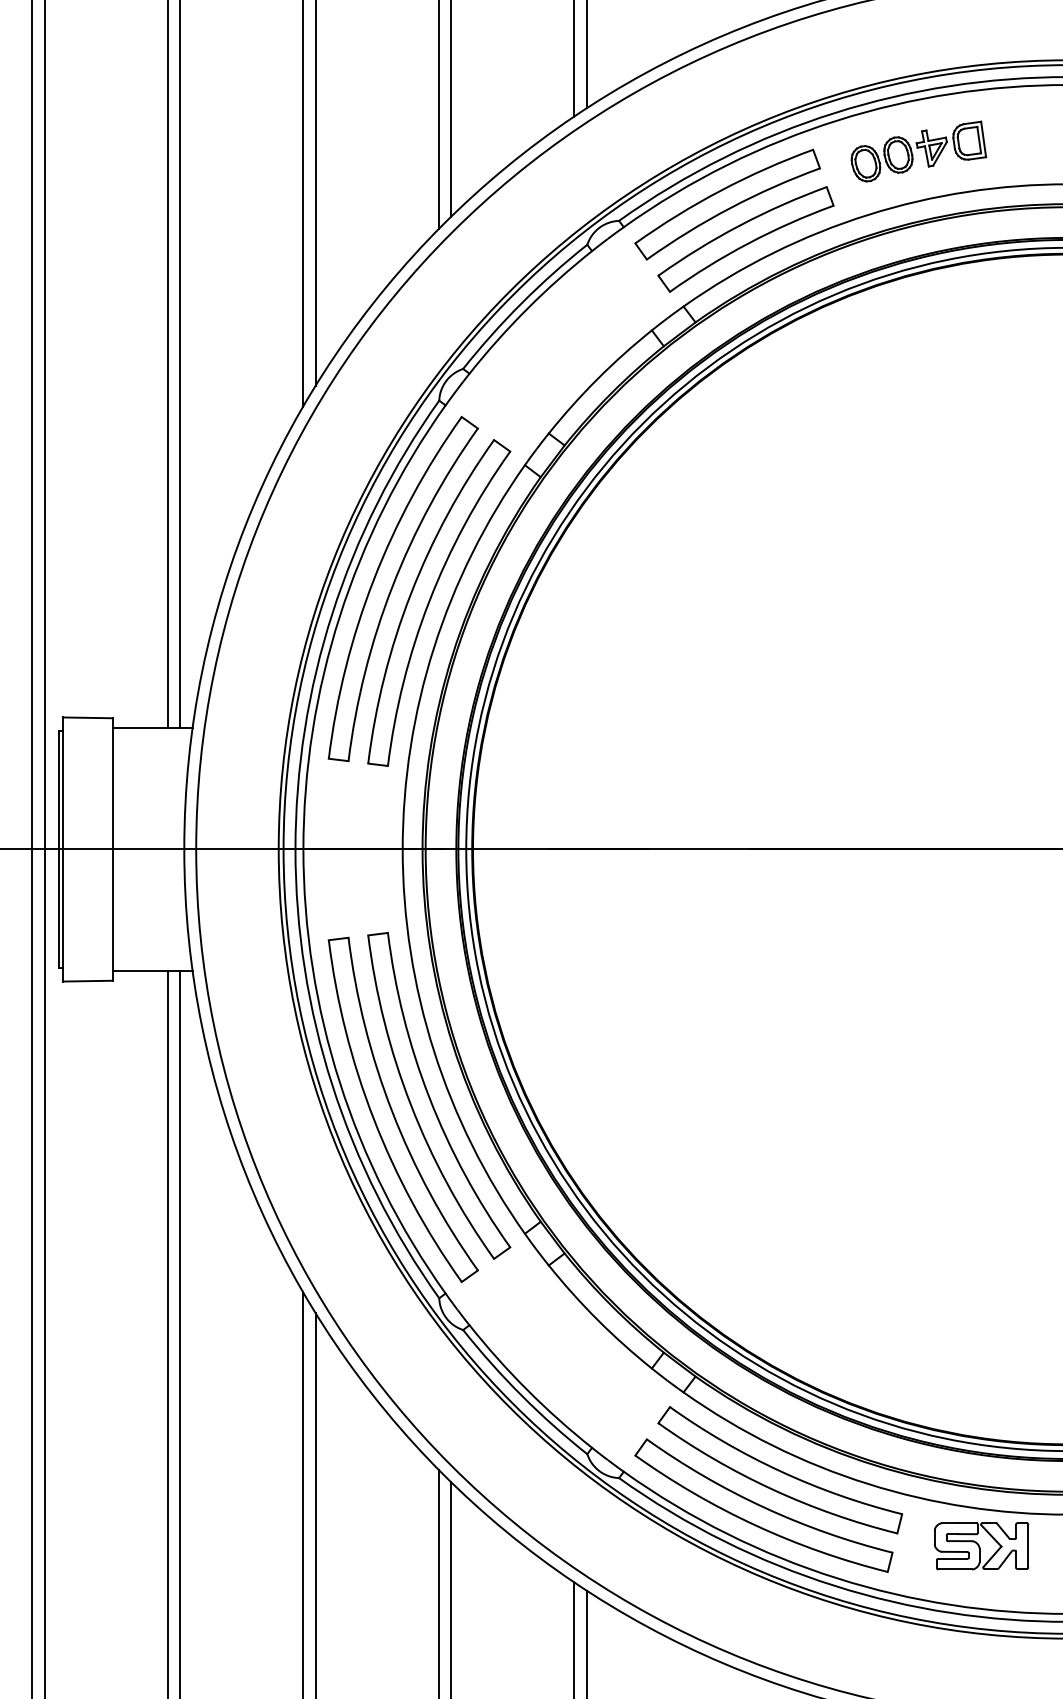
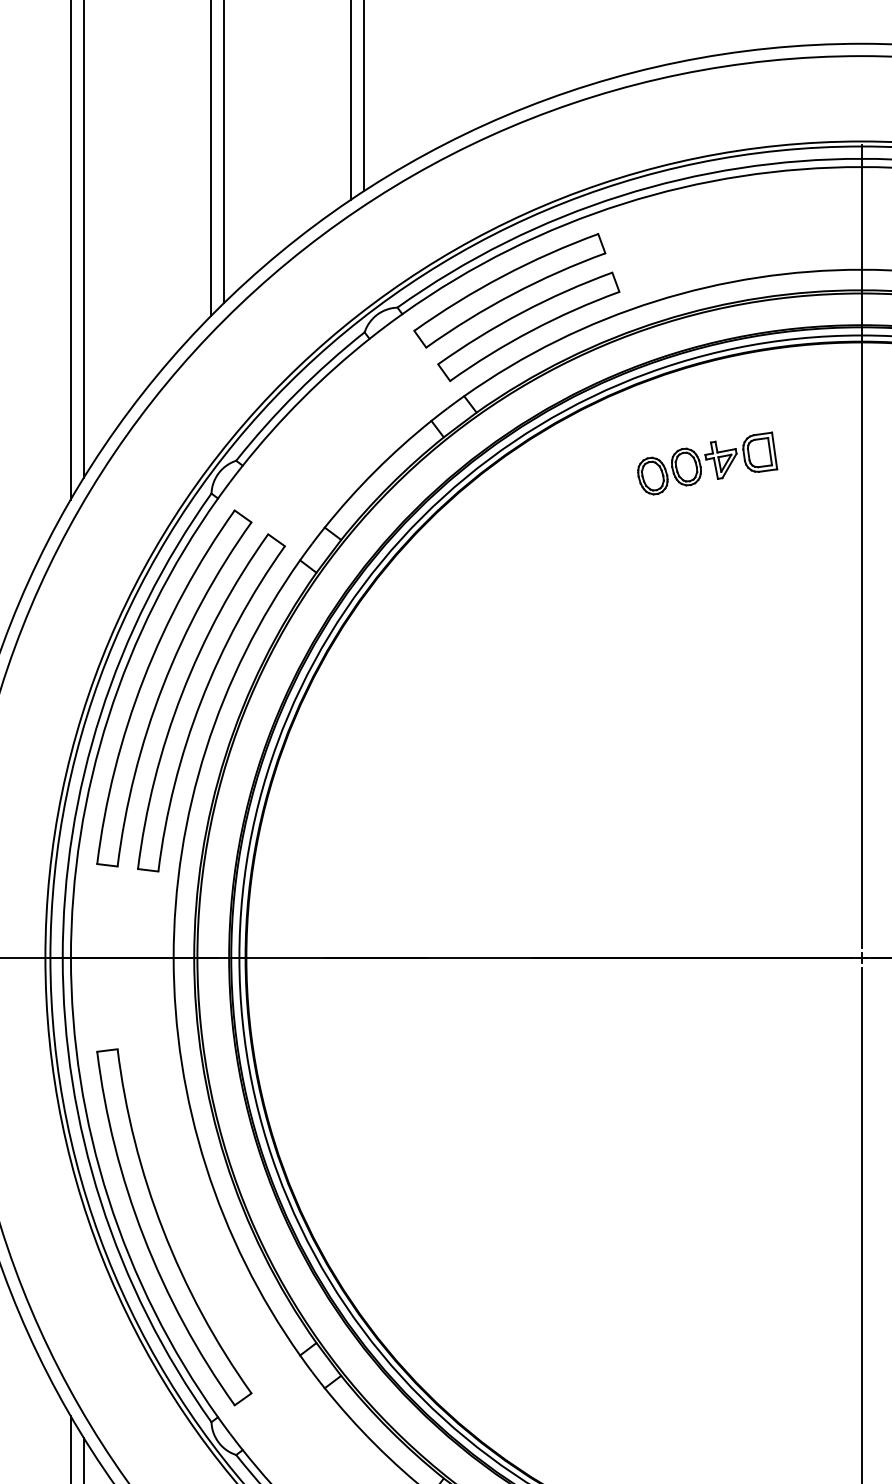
part: (918, 151) -> (707, 463), moved
part: (431, 1099) -> (203, 1216), removed

